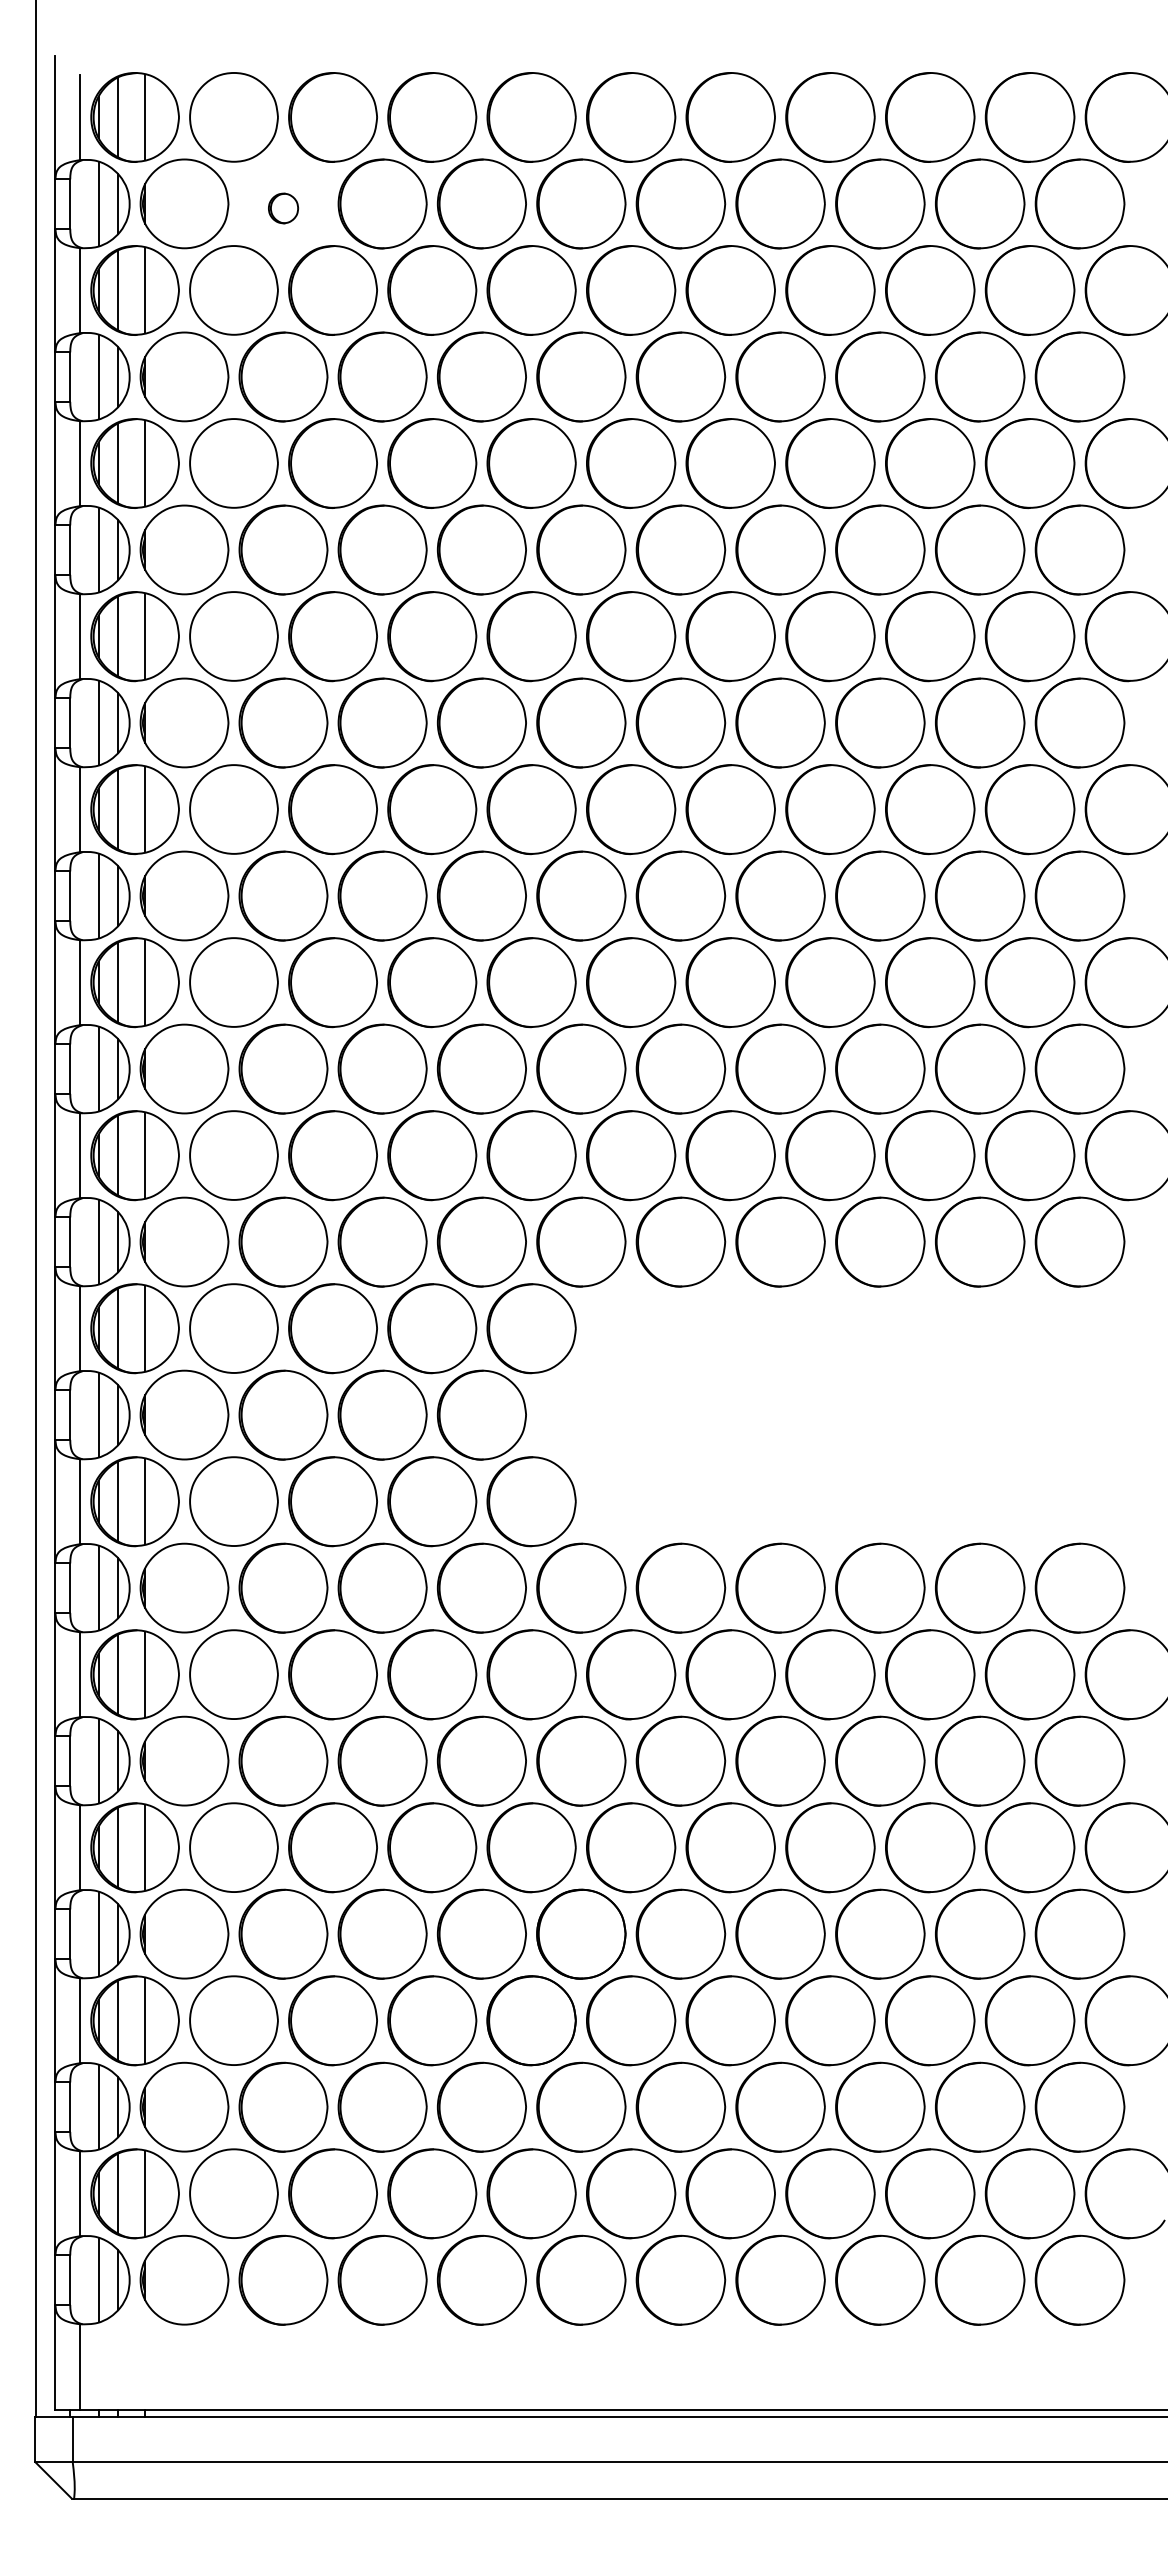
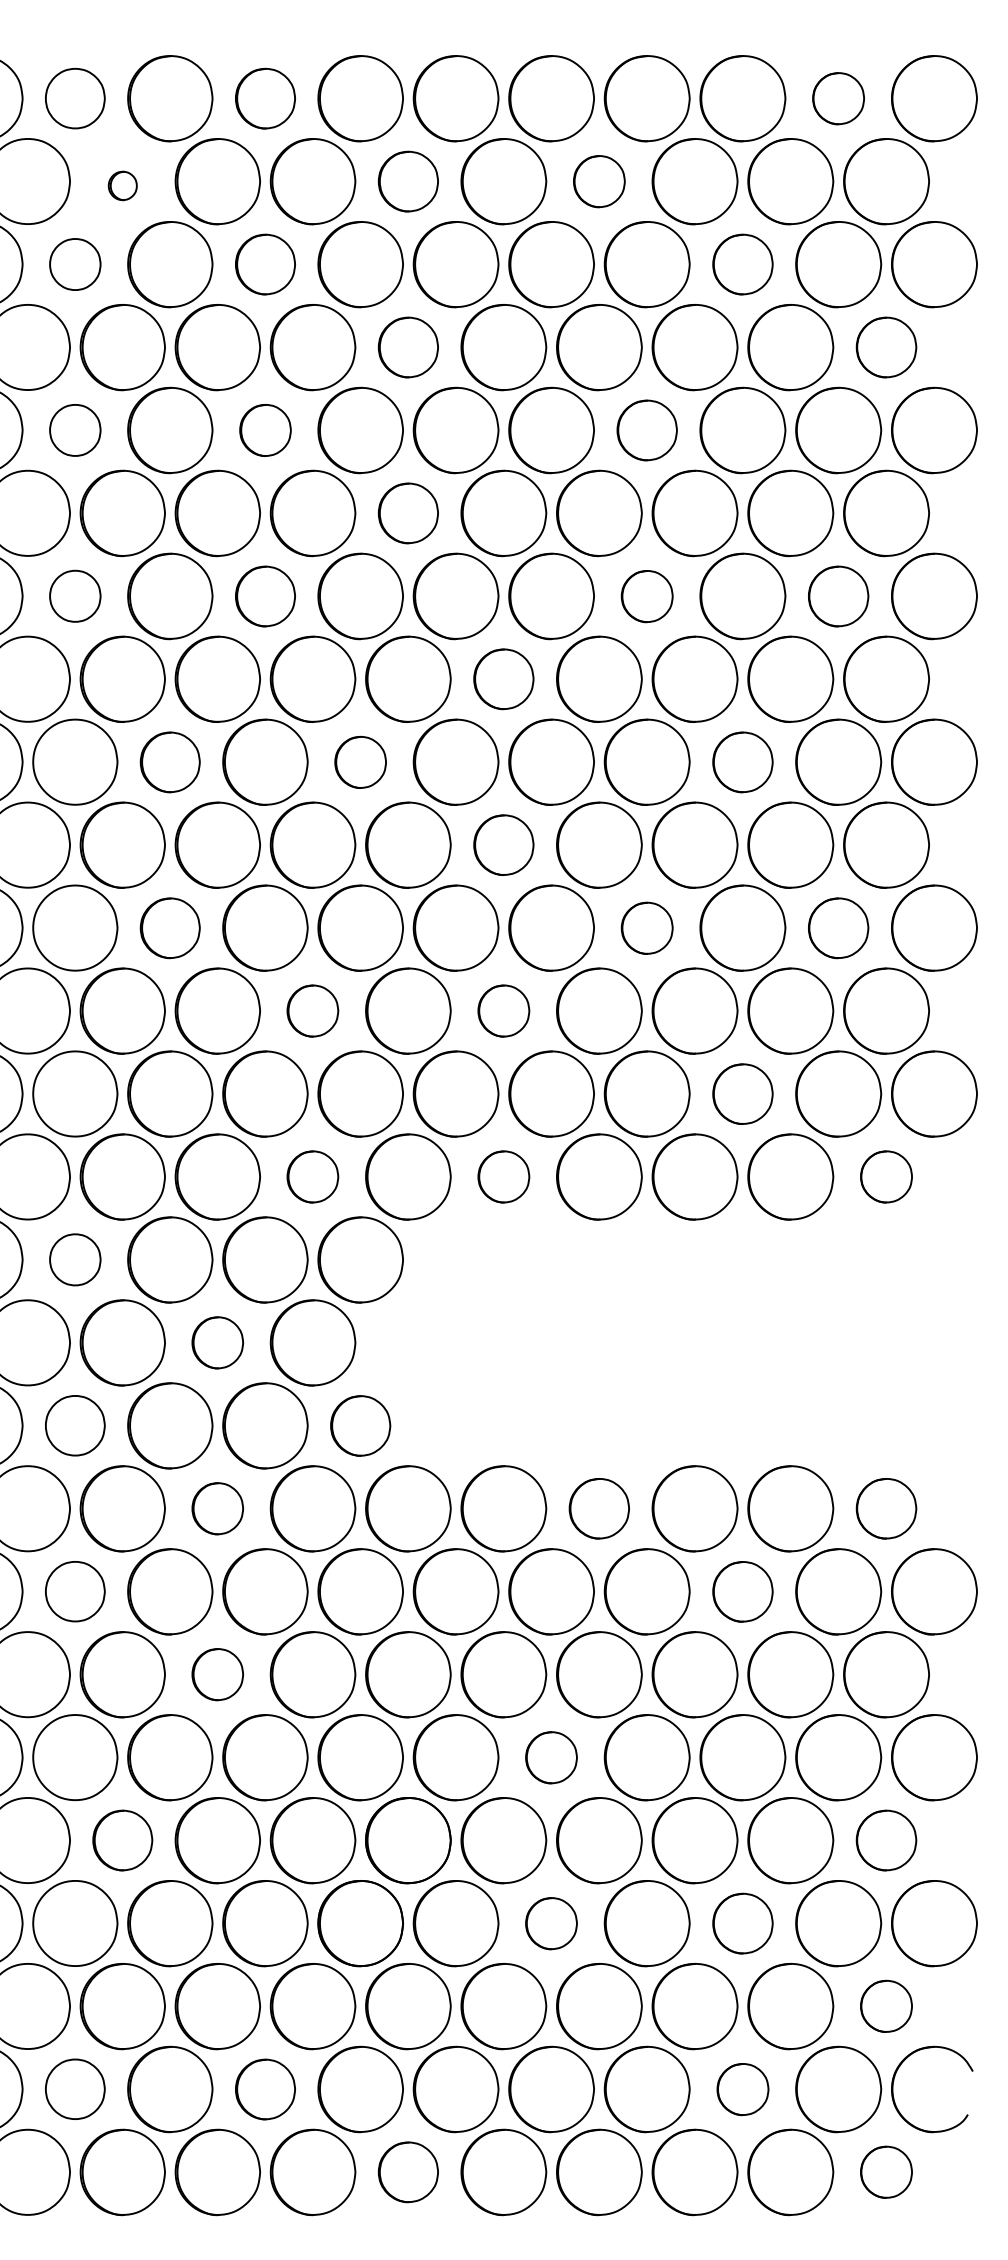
part: (233, 117) -> (74, 98), size x0.7
part: (432, 117) -> (265, 98), size x0.7
part: (1029, 117) -> (838, 98), size x0.6
part: (581, 203) -> (408, 181), size x0.7
part: (780, 203) -> (599, 181), size x0.6
part: (233, 290) -> (74, 264), size x0.6
part: (432, 290) -> (265, 264), size x0.7
part: (930, 290) -> (743, 264), size x0.7
part: (581, 376) -> (408, 347), size x0.7
part: (1079, 376) -> (886, 347), size x0.7
part: (233, 463) -> (74, 430), size x0.6
part: (432, 463) -> (265, 430), size x0.6
part: (830, 463) -> (647, 430), size x0.7
part: (581, 549) -> (408, 512), size x0.7
part: (233, 636) -> (74, 596), size x0.6
part: (432, 636) -> (265, 596), size x0.7
part: (830, 636) -> (647, 596), size x0.6
part: (1029, 636) -> (838, 596), size x0.7
part: (680, 722) -> (503, 678), size x0.7
part: (332, 809) -> (169, 762), size x0.7
part: (531, 809) -> (360, 762), size x0.6
part: (930, 809) -> (743, 762), size x0.7
part: (680, 895) -> (503, 844), size x0.7
part: (332, 982) -> (169, 928), size x0.7
part: (830, 982) -> (647, 928), size x0.6
part: (1029, 982) -> (838, 928), size x0.7
part: (481, 1068) -> (312, 1010), size x0.6
part: (680, 1068) -> (503, 1010), size x0.6
part: (930, 1155) -> (743, 1093), size x0.7
part: (481, 1241) -> (312, 1176), size x0.6
part: (680, 1241) -> (503, 1176), size x0.6
part: (1079, 1241) -> (886, 1176), size x0.6
part: (233, 1328) -> (74, 1259), size x0.6
part: (382, 1414) -> (217, 1342), size x0.6
part: (233, 1501) -> (74, 1425), size x0.7
part: (531, 1501) -> (360, 1425), size x0.7
part: (382, 1587) -> (217, 1508), size x0.6
part: (780, 1587) -> (599, 1508), size x0.7
part: (1079, 1587) -> (886, 1508), size x0.7
part: (233, 1674) -> (74, 1591), size x0.7
part: (930, 1674) -> (743, 1591), size x0.7
part: (382, 1760) -> (217, 1674), size x0.6
part: (730, 1847) -> (551, 1757), size x0.6
part: (283, 1933) -> (122, 1839), size x0.7
part: (1079, 1933) -> (886, 1839), size x0.7
part: (730, 2020) -> (551, 1923), size x0.6
part: (930, 2020) -> (743, 1923), size x0.7
part: (1079, 2106) -> (886, 2005), size x0.6
part: (233, 2193) -> (74, 2089), size x0.7
part: (432, 2193) -> (265, 2089), size x0.7
part: (930, 2193) -> (743, 2089), size x0.6
part: (581, 2279) -> (408, 2171), size x0.7
part: (1079, 2279) -> (886, 2171), size x0.6

